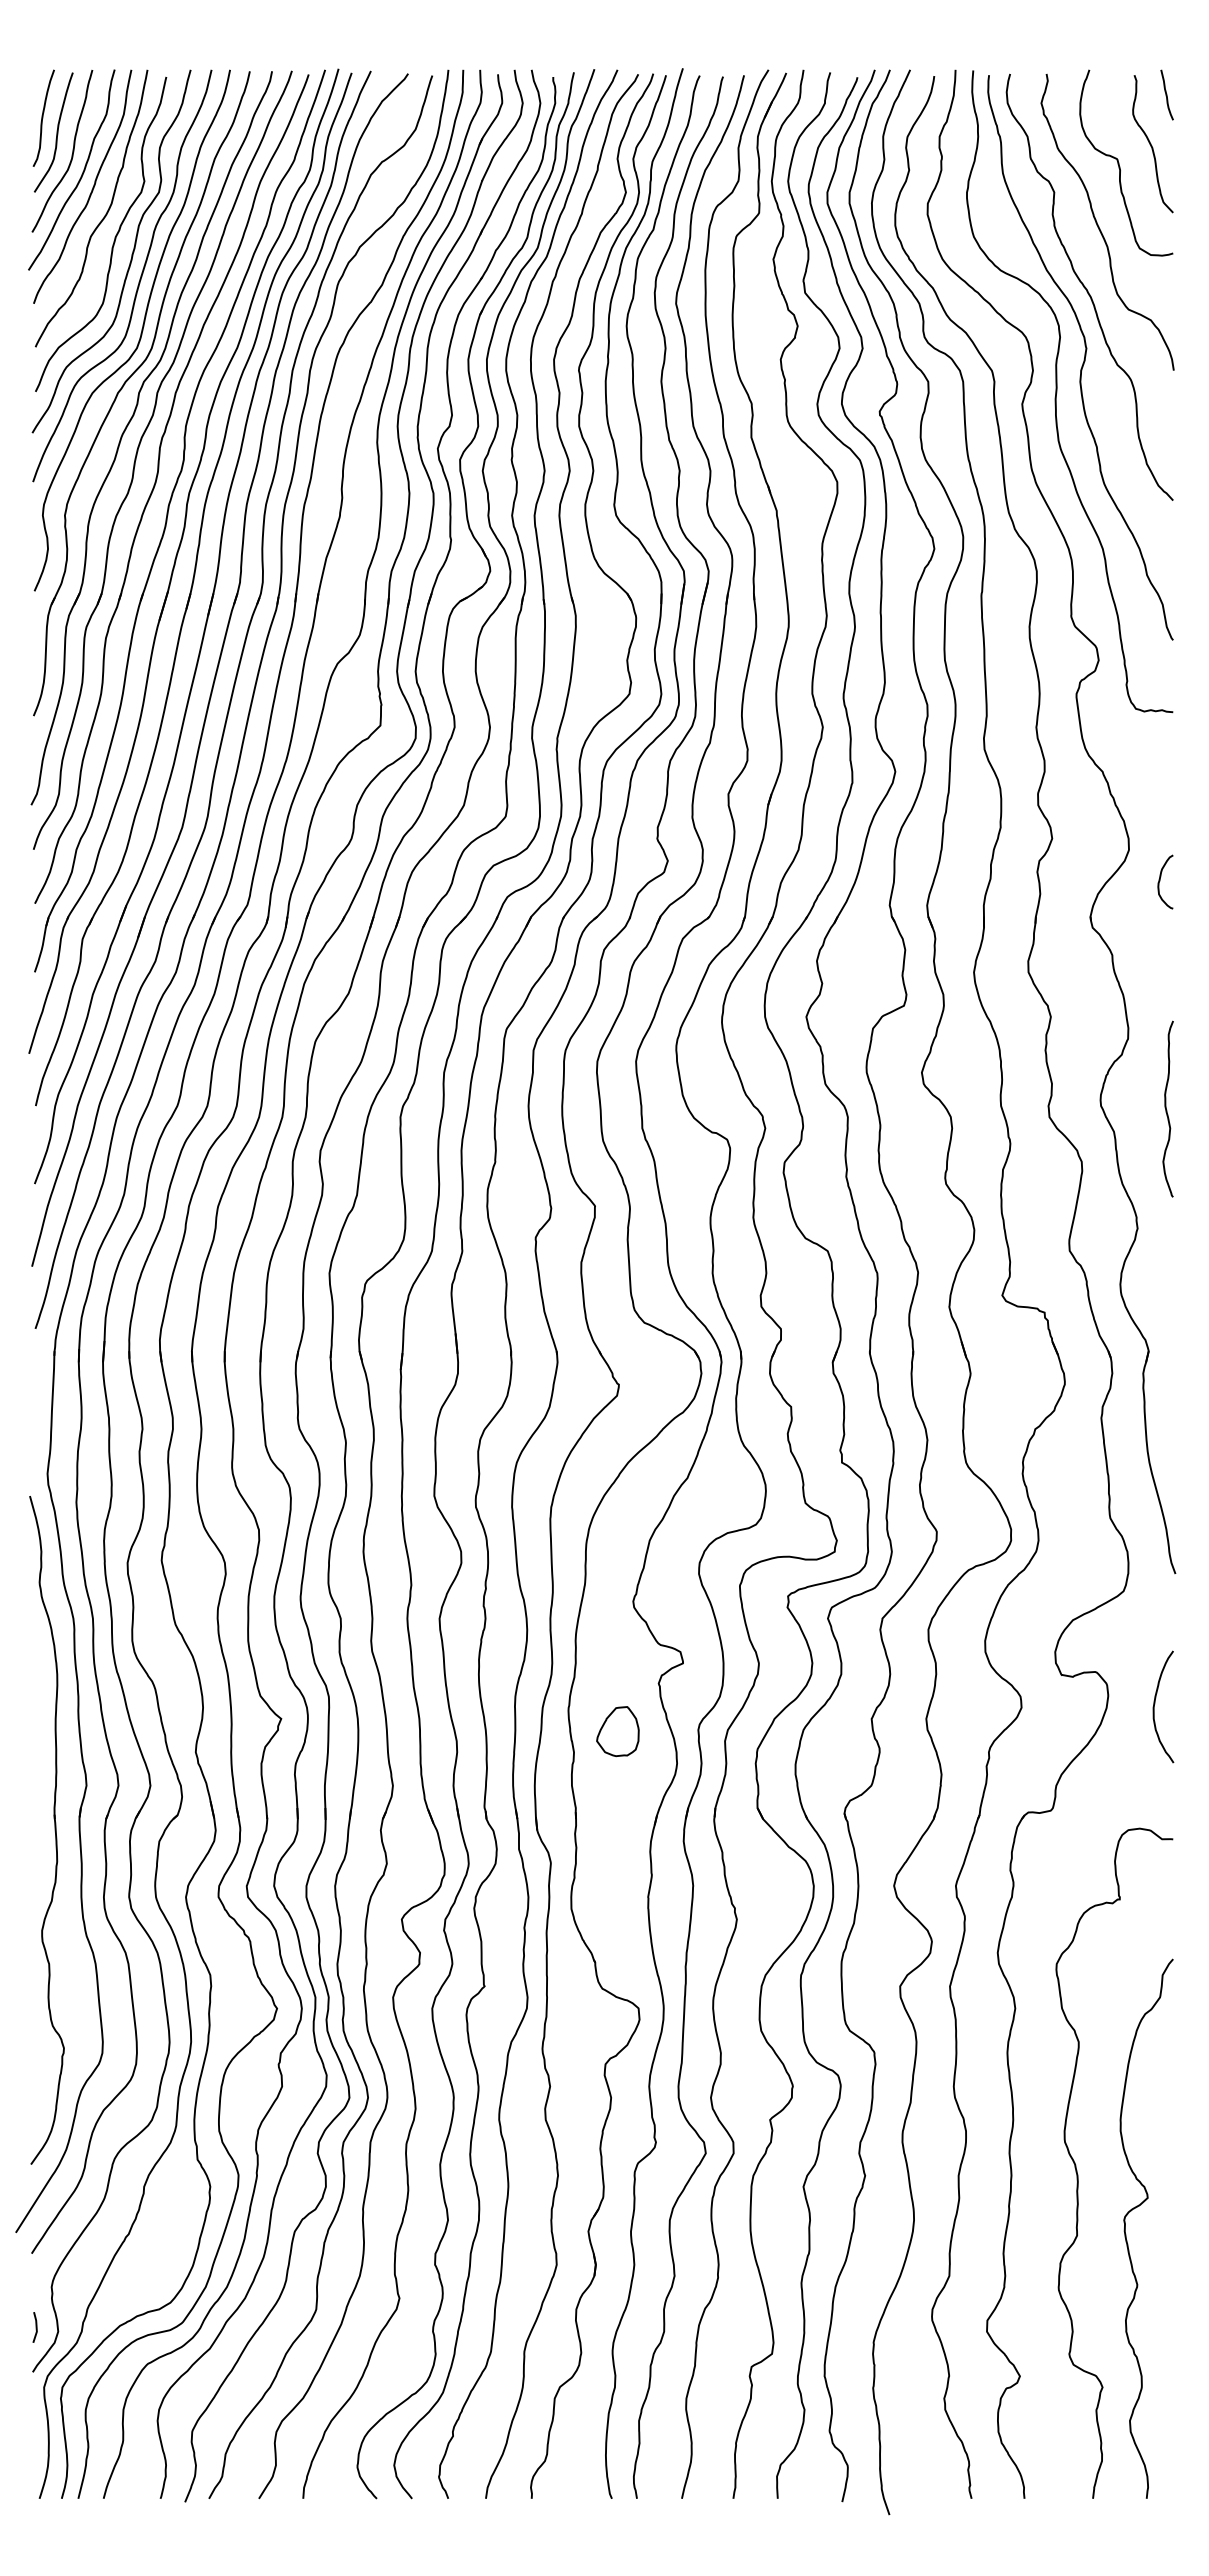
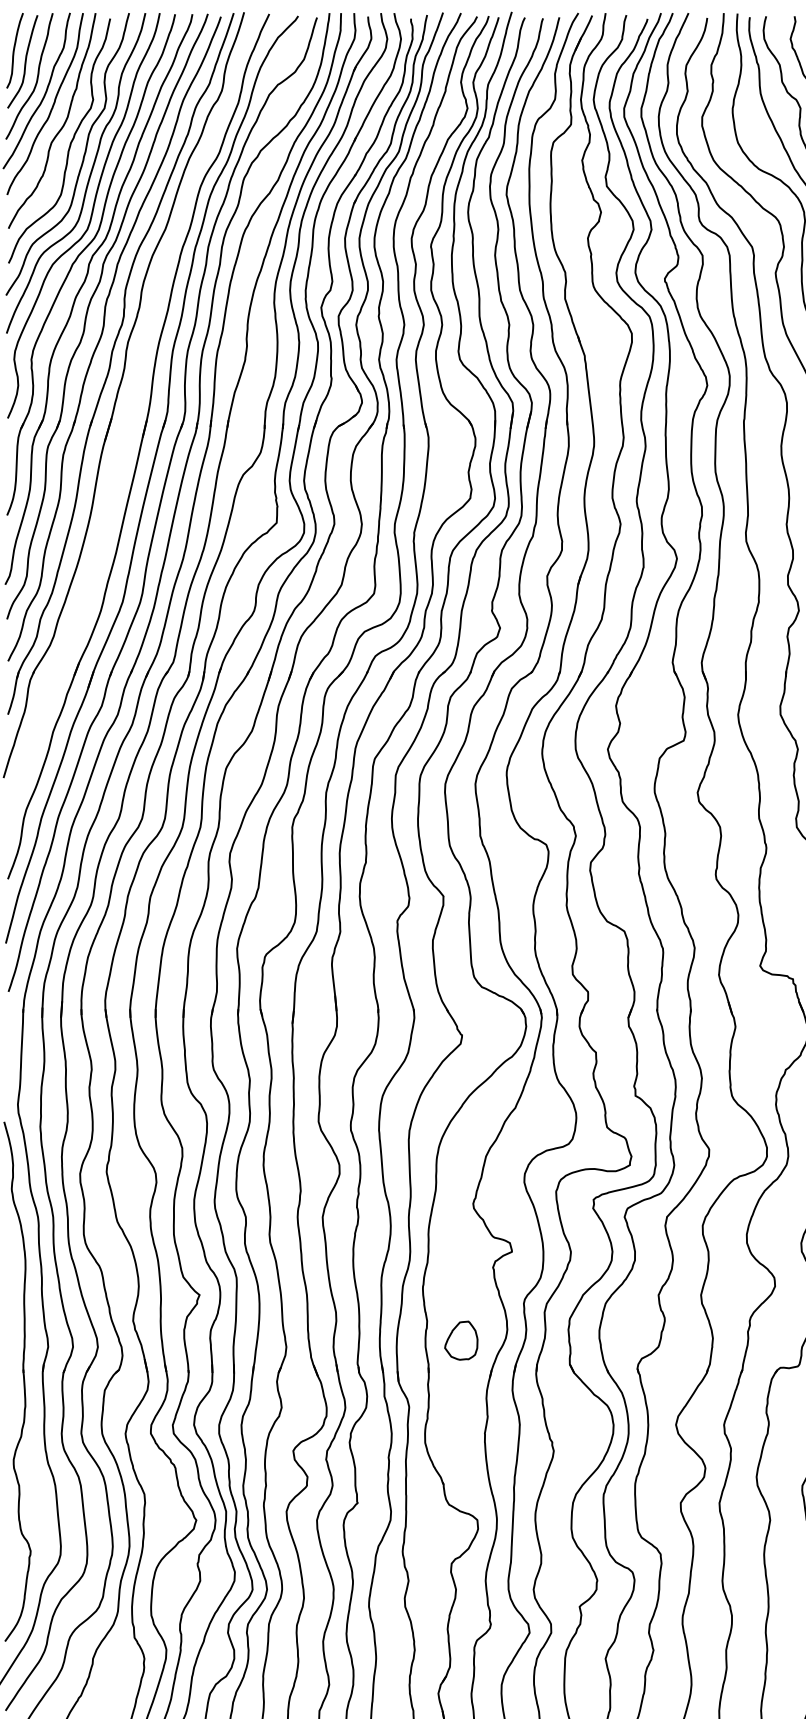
part: (193, 589) -> (131, 417), removed
part: (617, 1731) -> (461, 1340), moved

